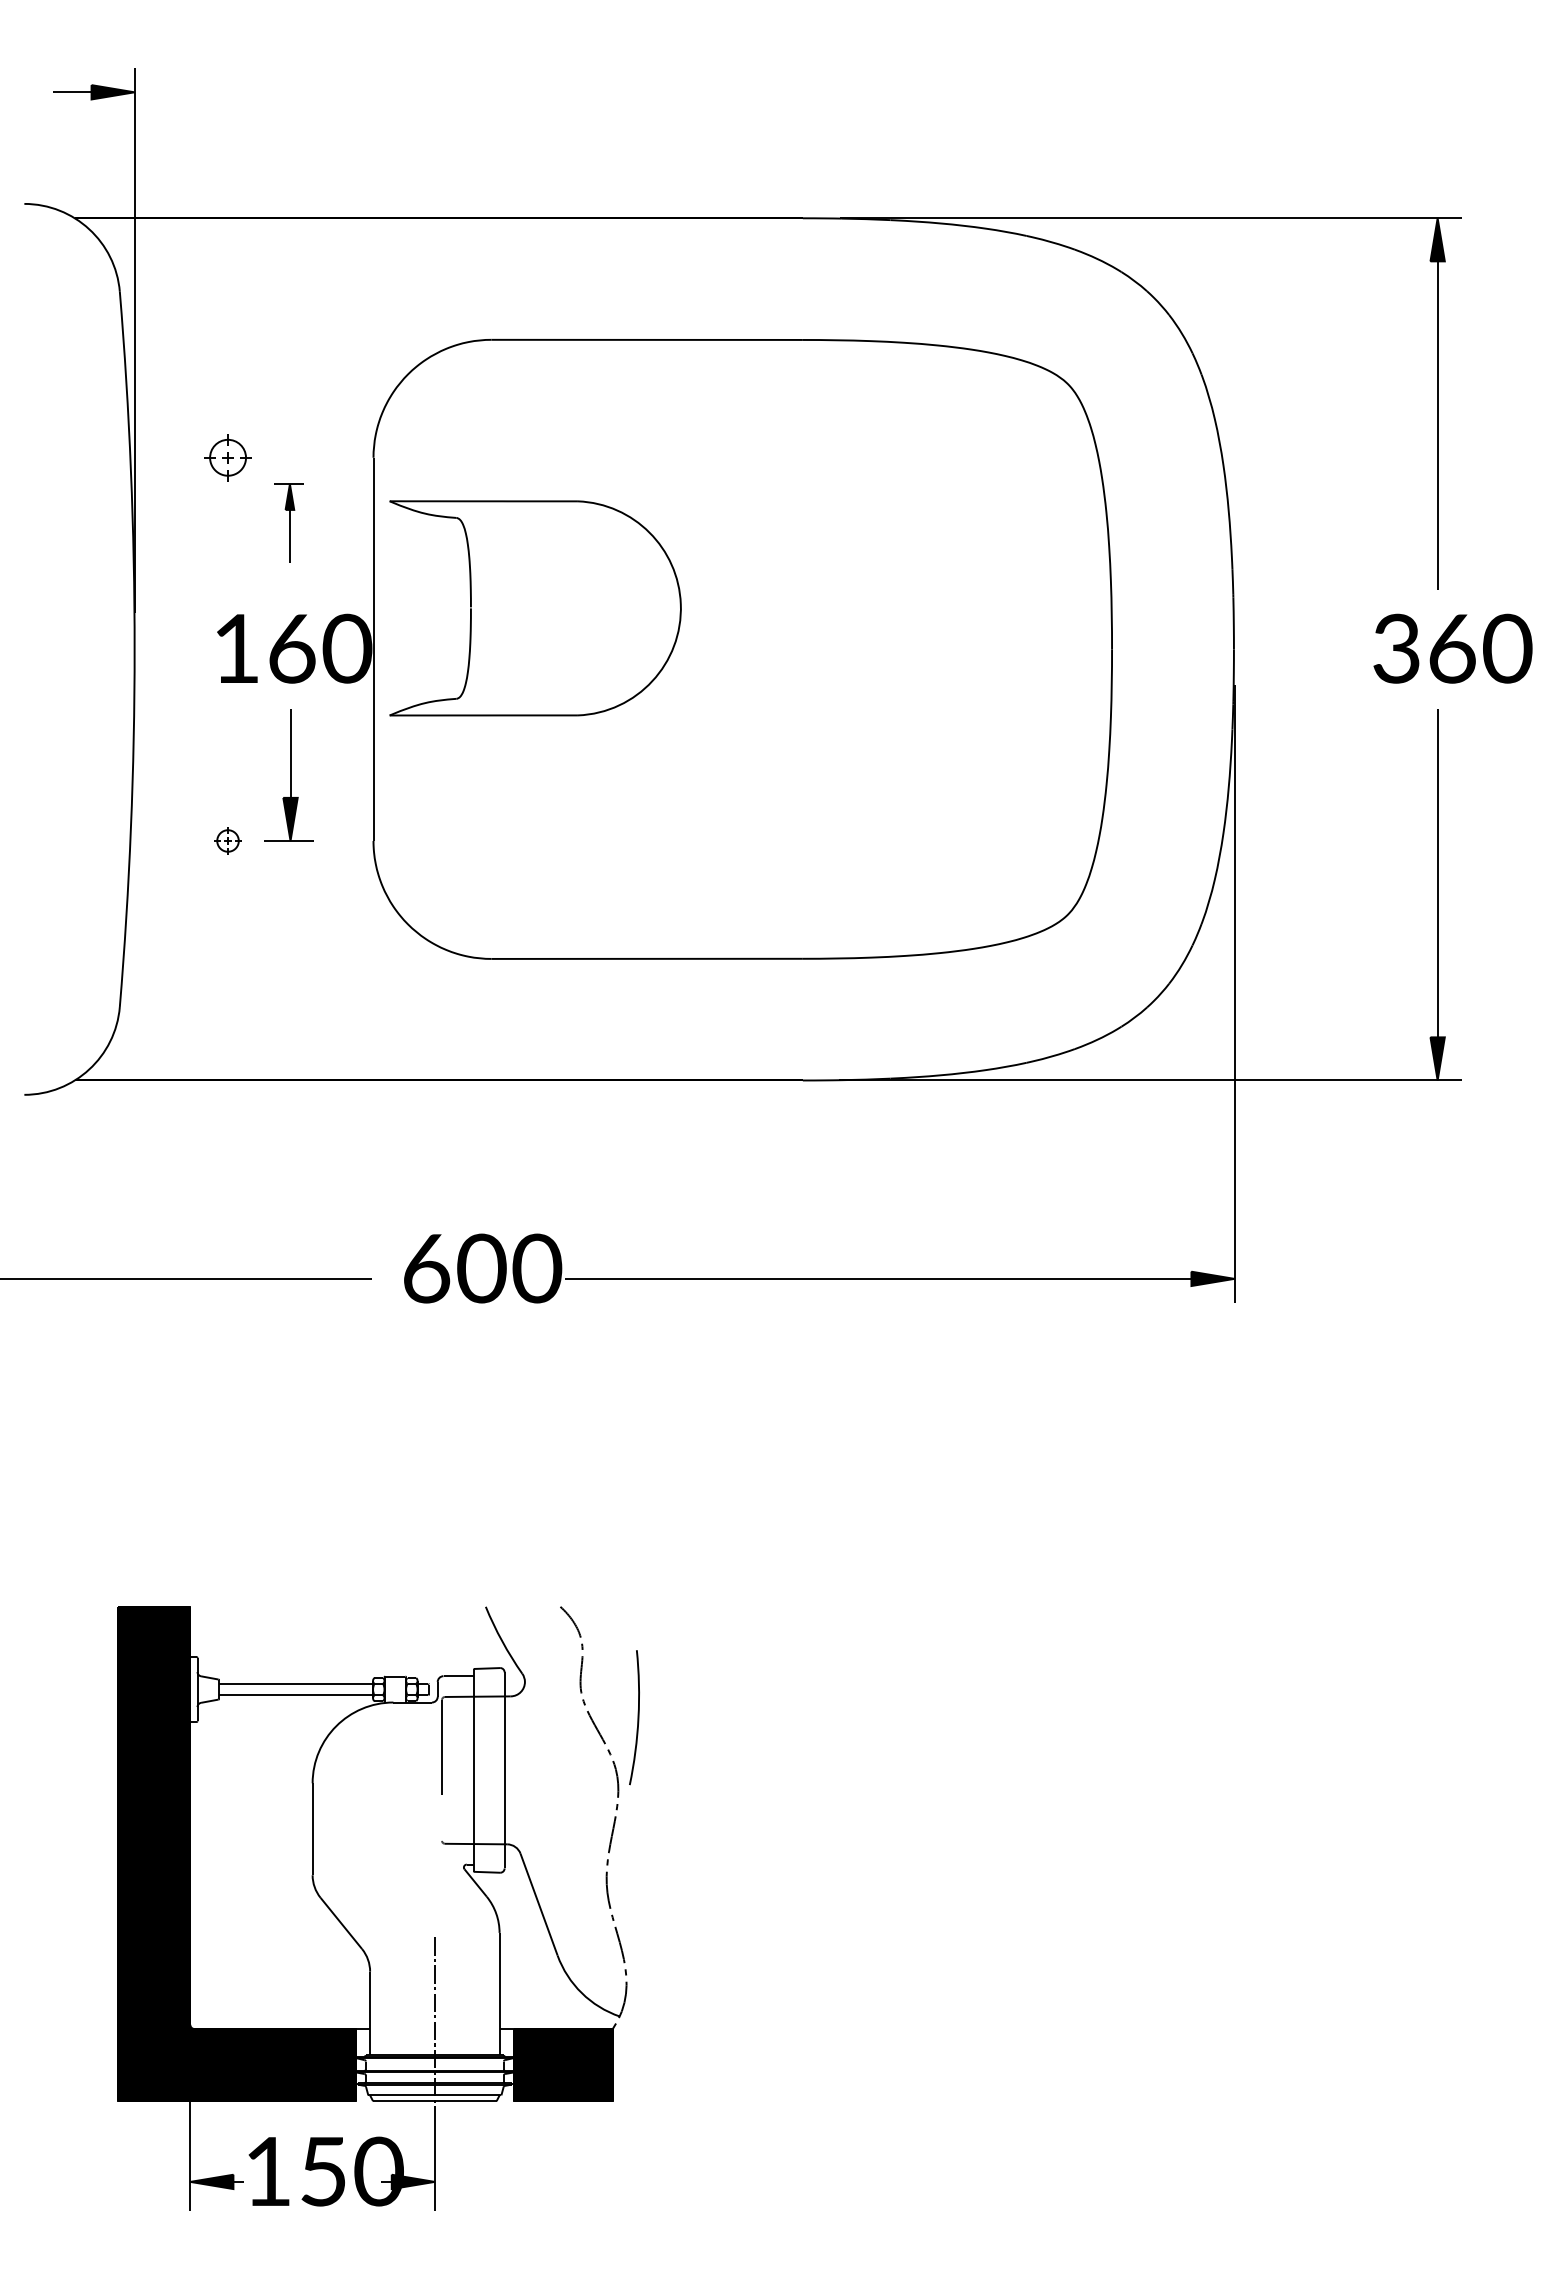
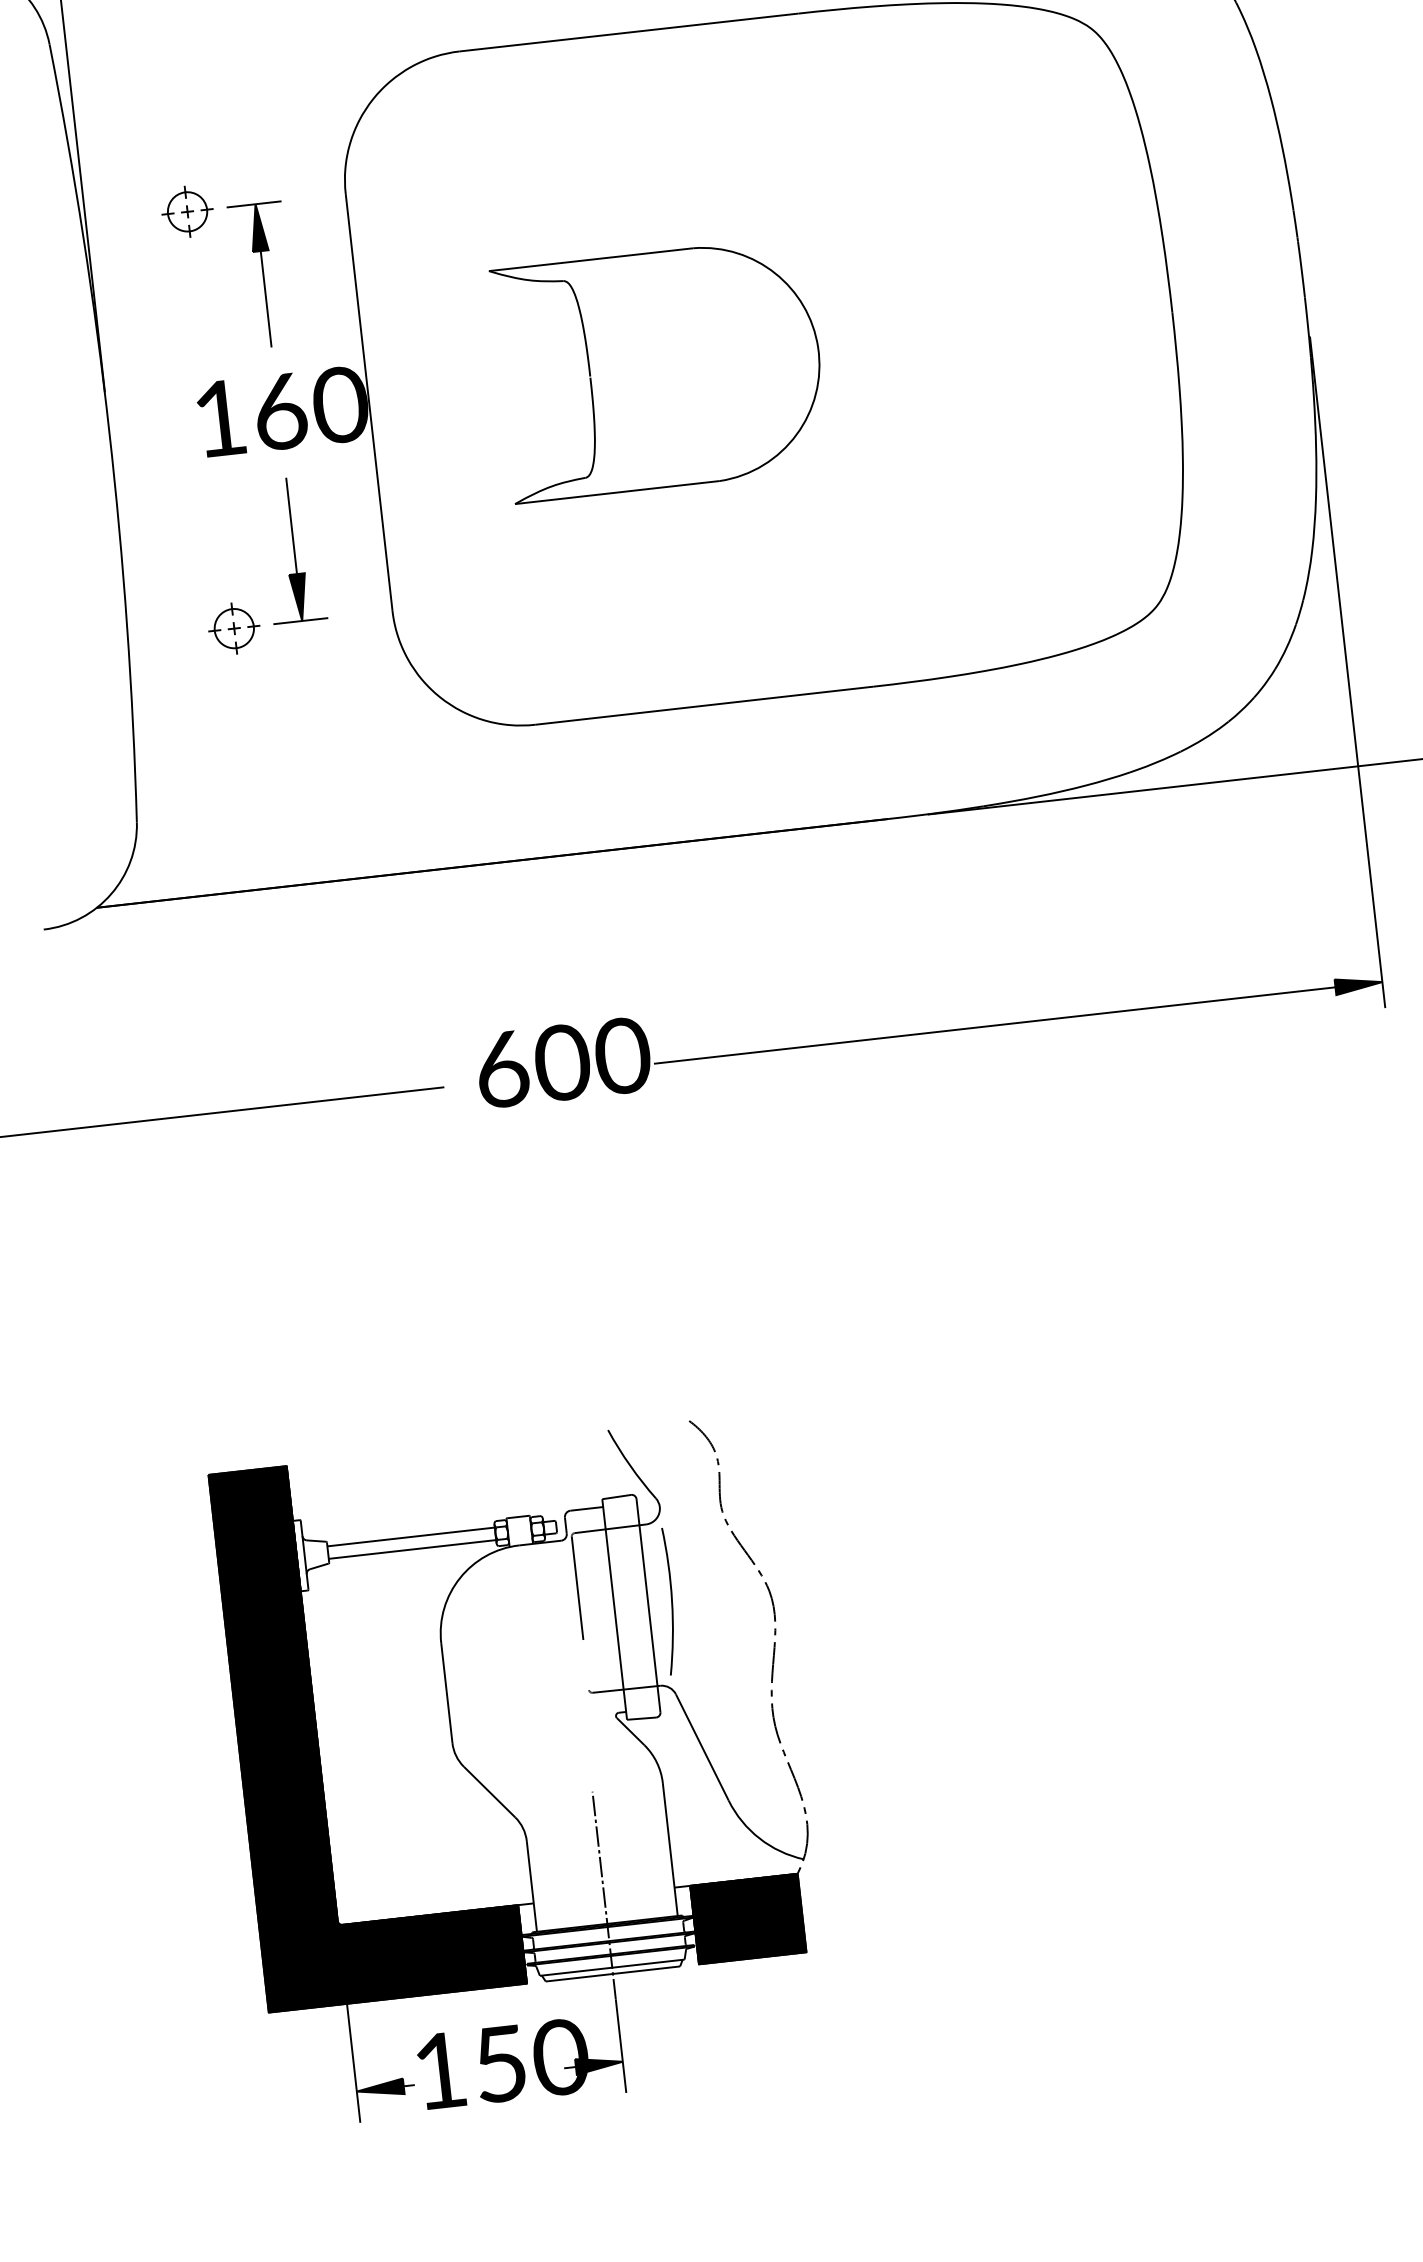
part: (288, 523) -> (261, 275), size x1.67
part: (535, 608) -> (660, 369), moved
part: (227, 840) -> (233, 628), size x1.67
part: (634, 1717) -> (667, 1601), moved

